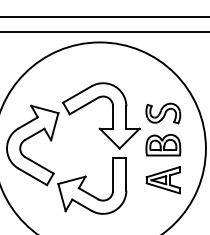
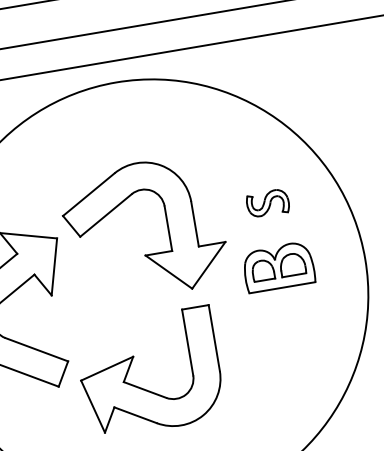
part: (163, 113) -> (268, 203), size x0.6
part: (162, 180) -> (288, 338), removed

